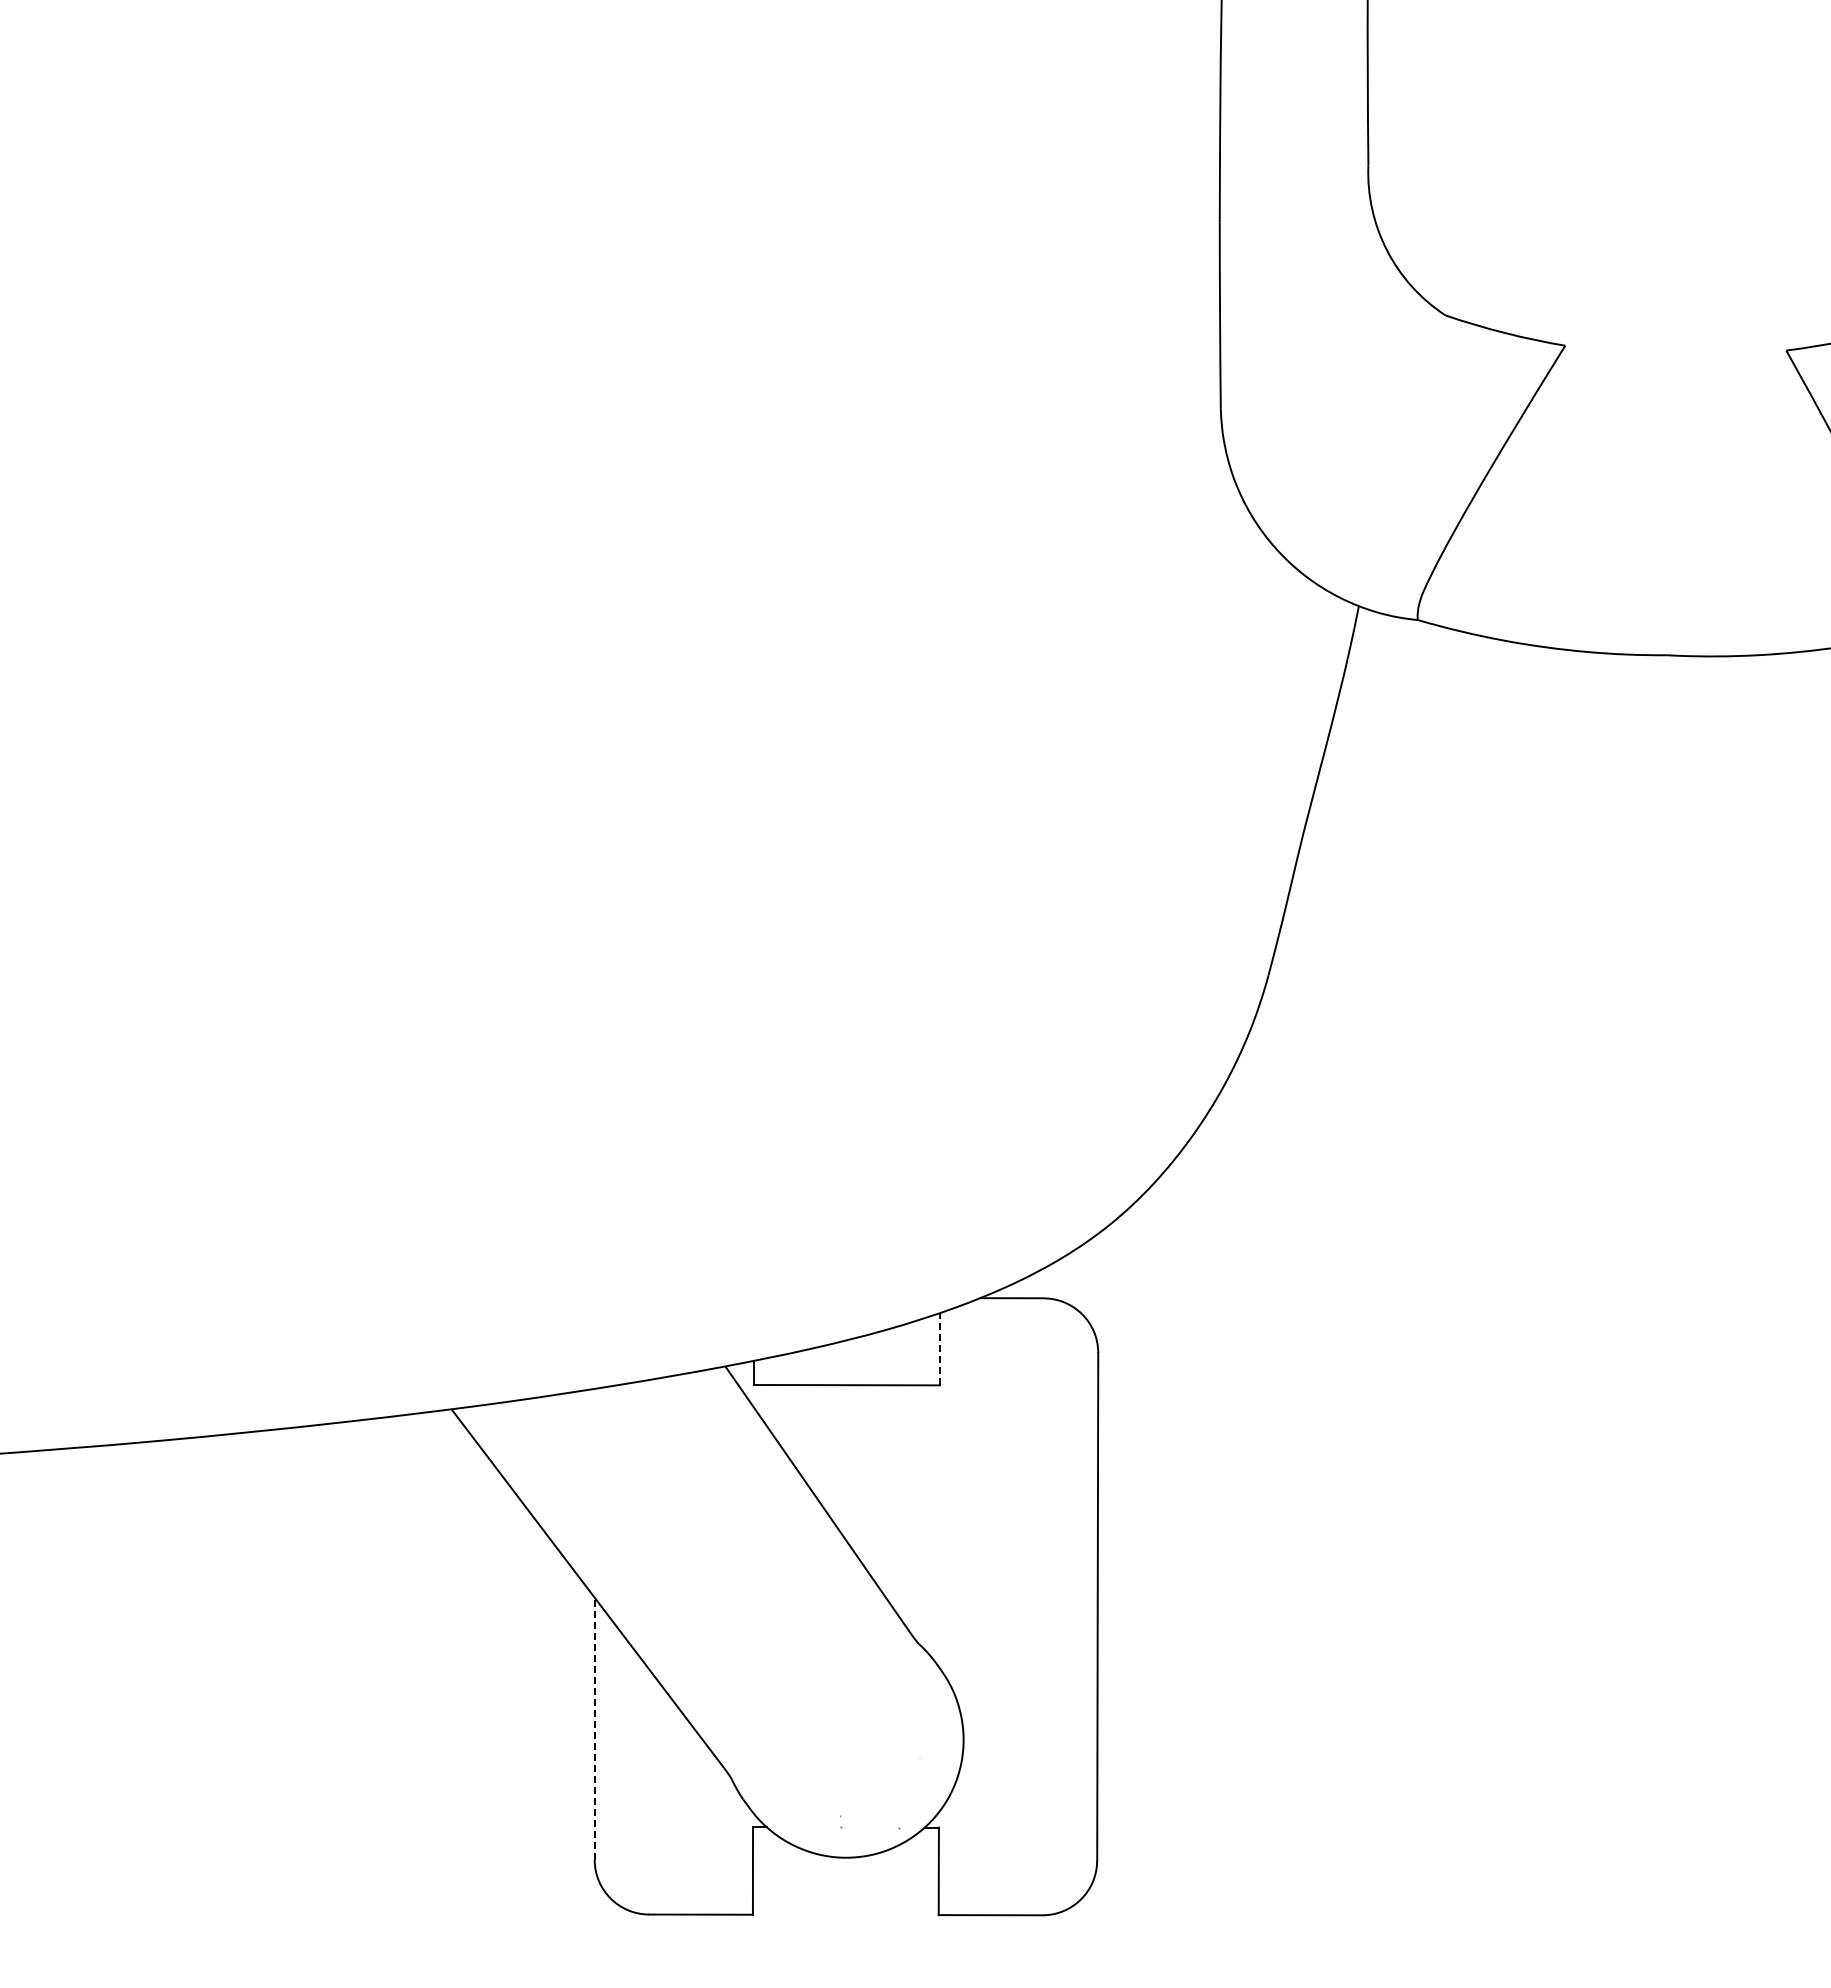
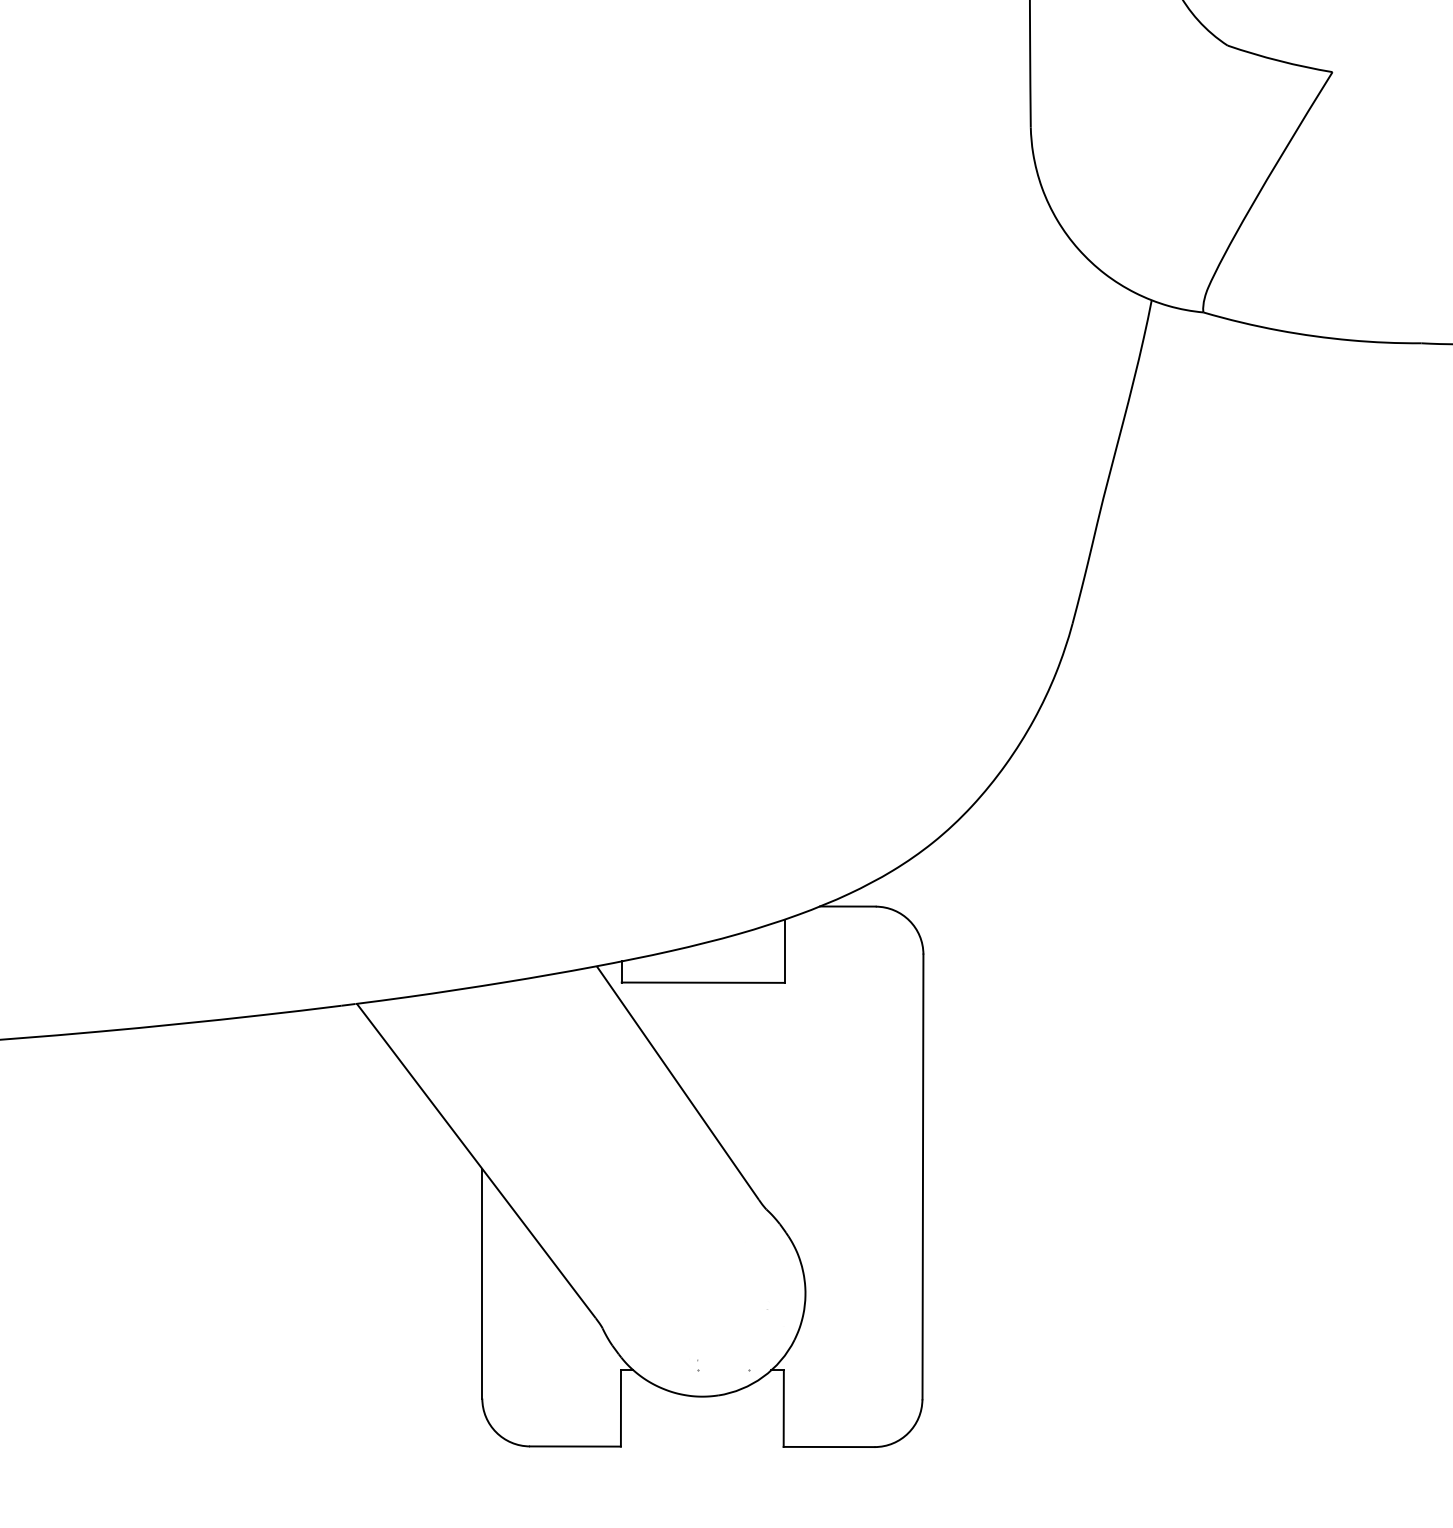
line: (939, 1348) -> (784, 950), dashed -> solid
line: (594, 1728) -> (482, 1283), dashed -> solid

